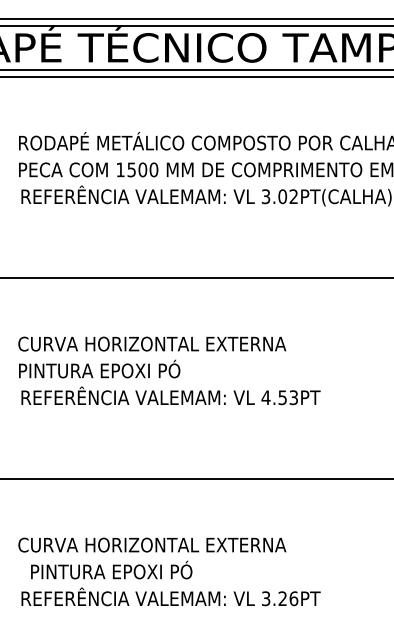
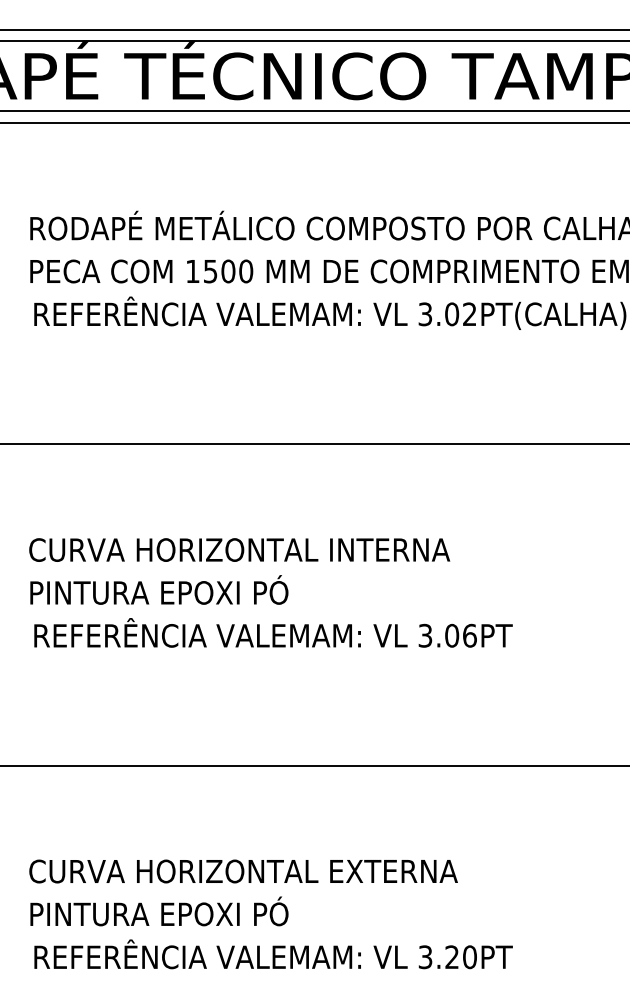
text: (247, 343) -> (395, 549), CURVA HORIZONTAL EXTERNA -> CURVA HORIZONTAL INTERNA
text: (279, 397) -> (446, 635), 4.53PT -> 3.06PT
text: (111, 569) -> (159, 910), moved
text: (293, 598) -> (469, 956), 3.26PT -> 3.20PT

